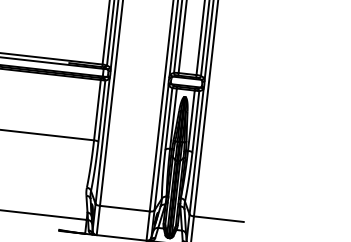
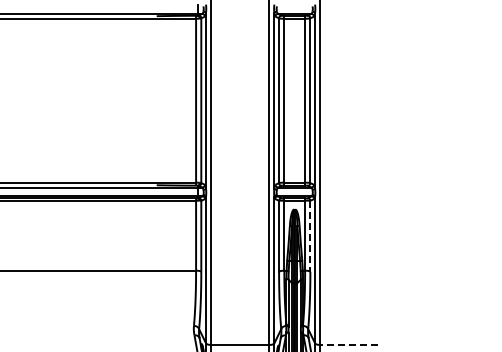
line: (195, 121) -> (310, 236), solid -> dashed
line: (219, 218) -> (349, 344), solid -> dashed

